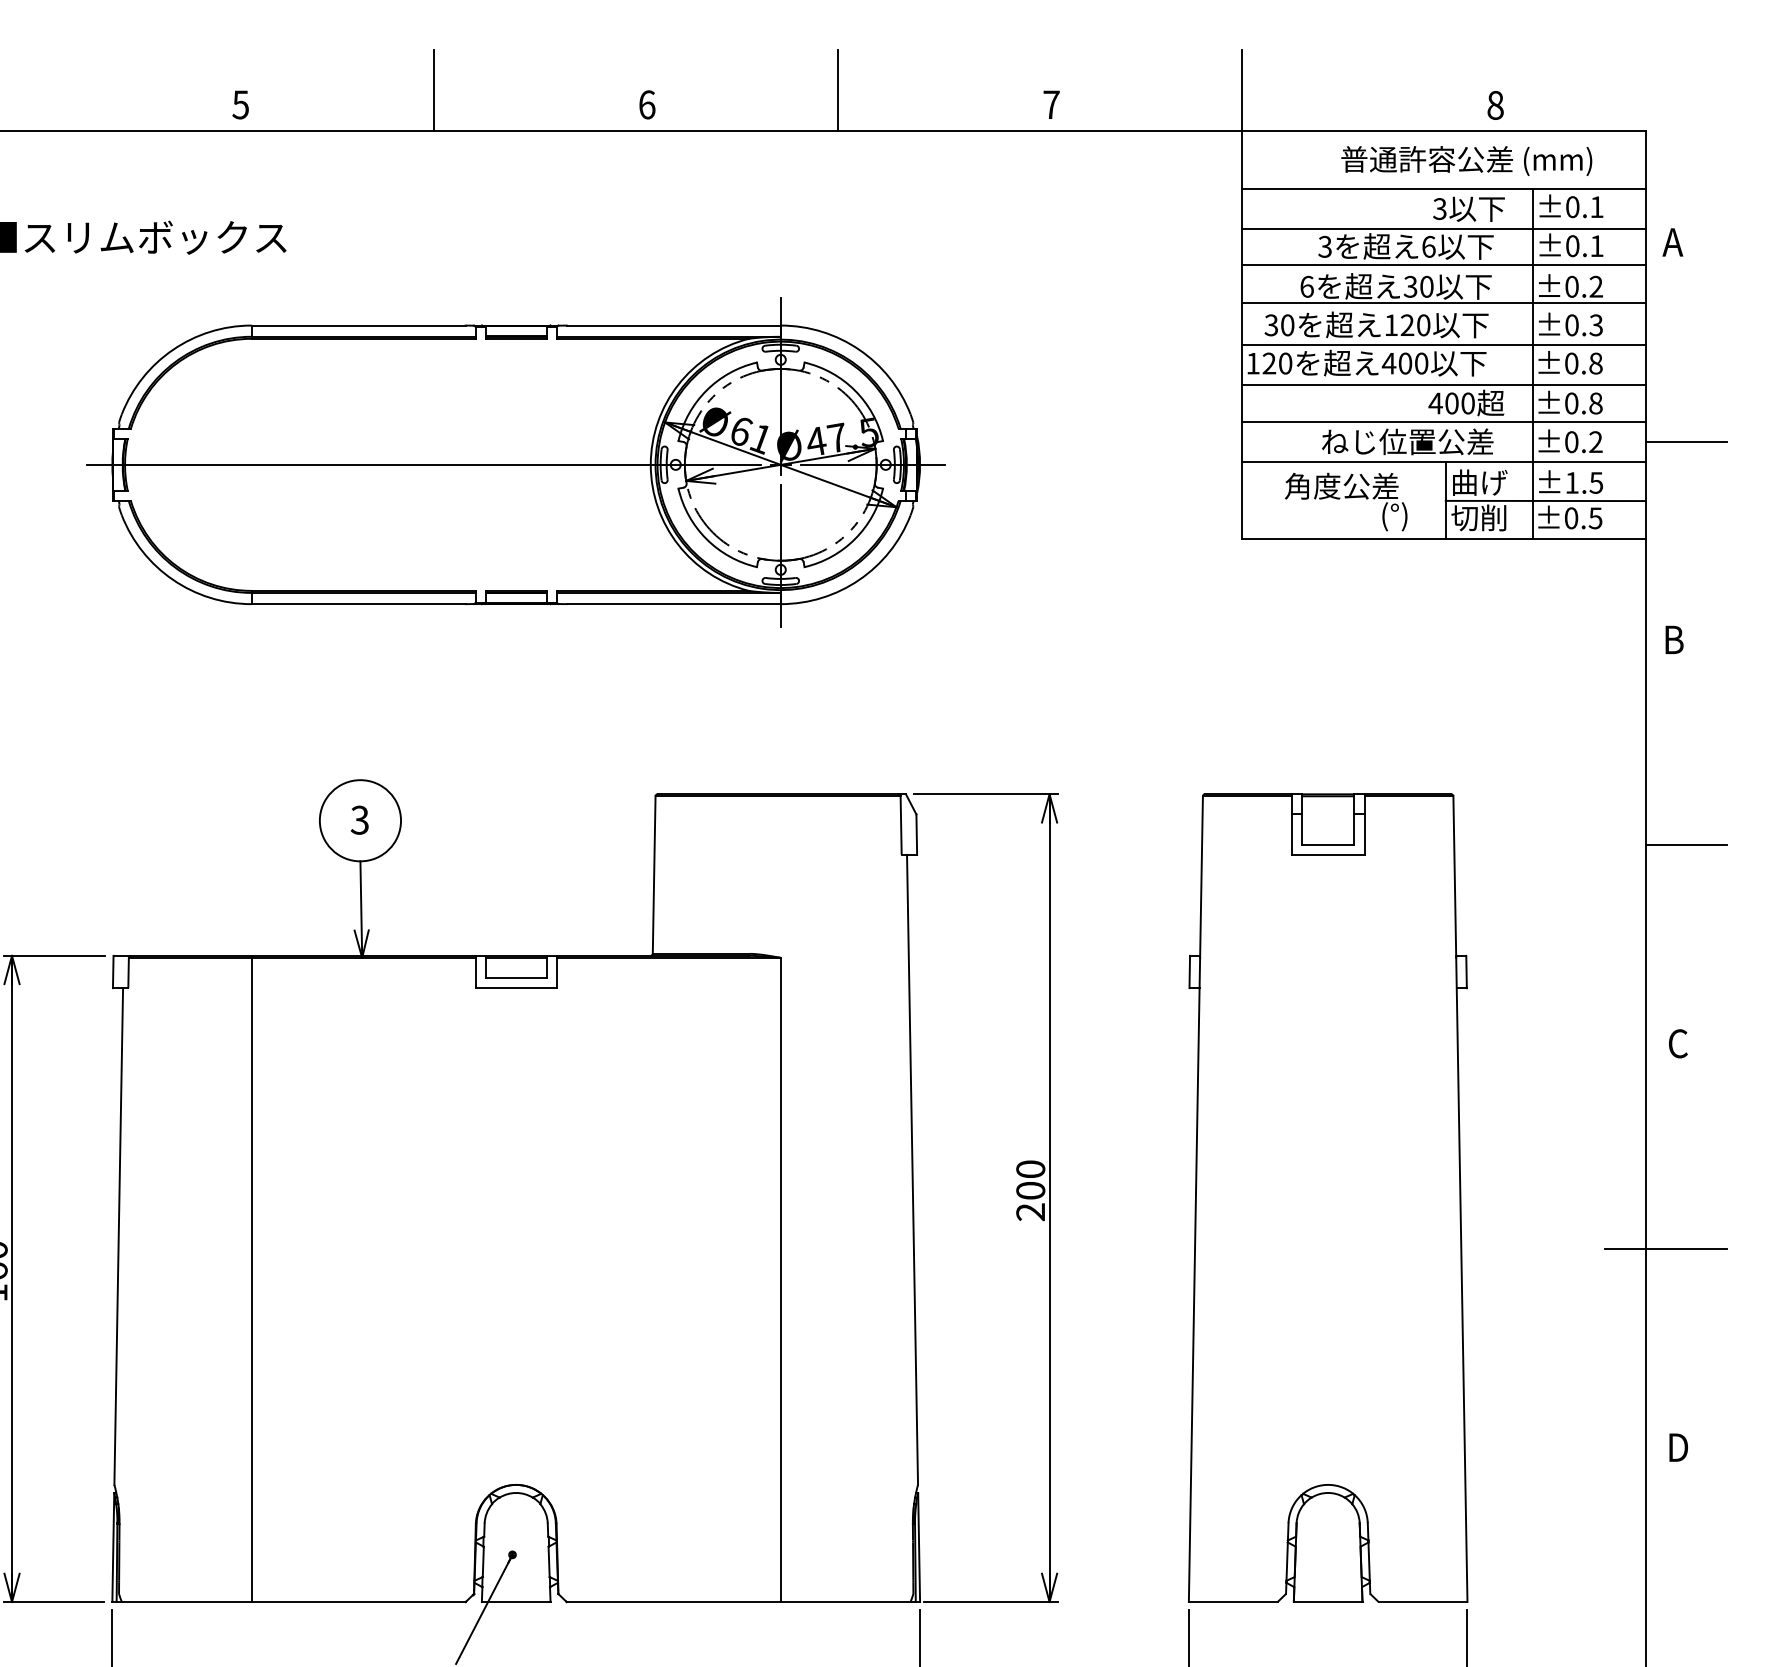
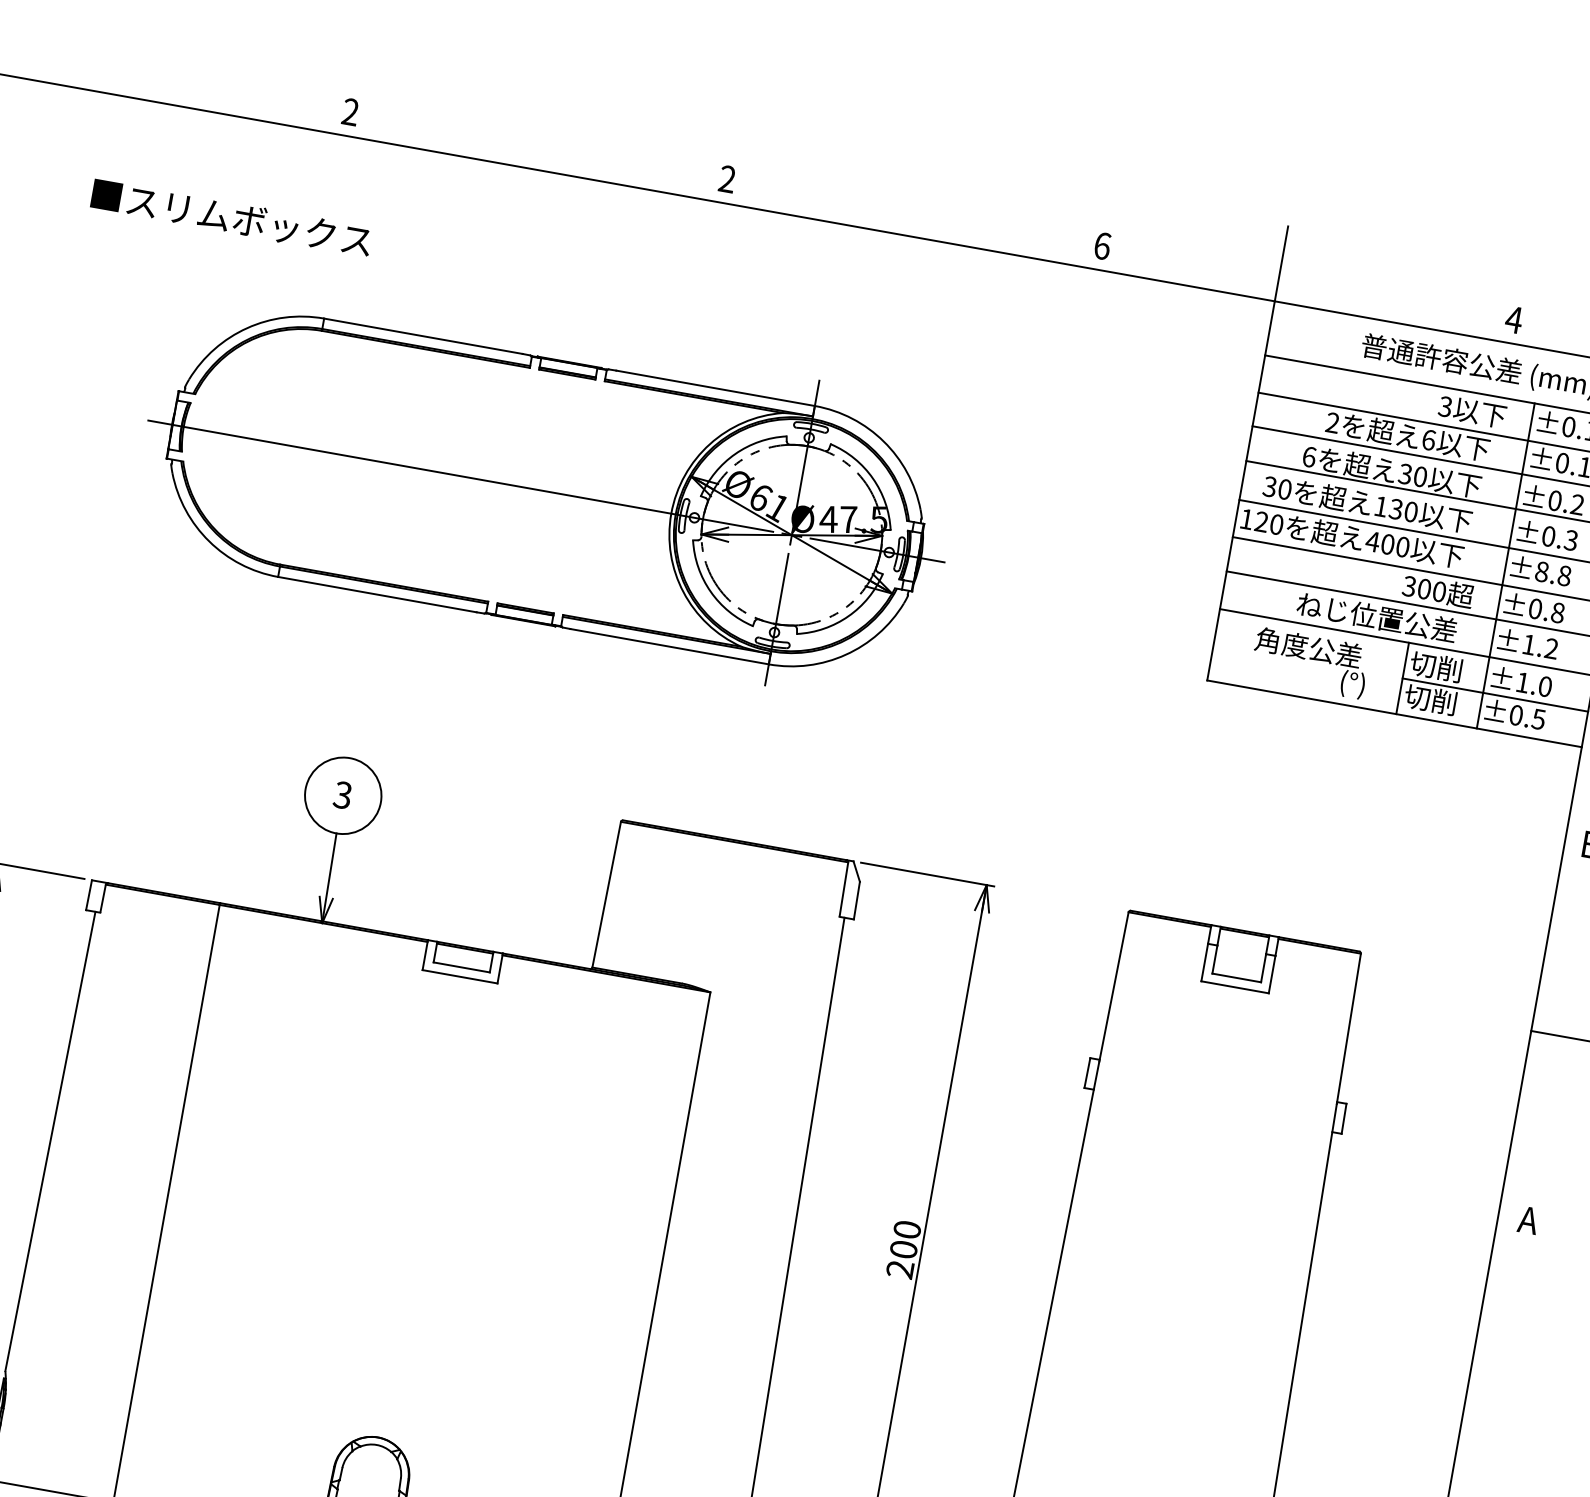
line: (434, 89) -> (532, 129), removed
line: (838, 89) -> (907, 196), removed
text: (240, 104) -> (350, 111), 5 -> 2
text: (647, 104) -> (727, 178), 6 -> 2
text: (1051, 104) -> (1102, 245), 7 -> 6
text: (1495, 105) -> (1514, 319), 8 -> 4
text: (1324, 246) -> (1332, 422), 3 -> 2
text: (1407, 325) -> (1396, 509), 120 -> 130
text: (1571, 363) -> (1541, 571), ±0.8 -> ±8.8
text: (1435, 403) -> (1409, 586), 400 -> 300
text: (1571, 442) -> (1528, 645), ±0.2 -> ±1.2
text: (1479, 482) -> (1436, 666), 曲げ -> 切削
text: (1596, 482) -> (1545, 686), ±1.5 -> ±1.0
text: (1677, 1043) -> (1527, 1219), C -> A
line: (1665, 1249) -> (1482, 1409), removed

